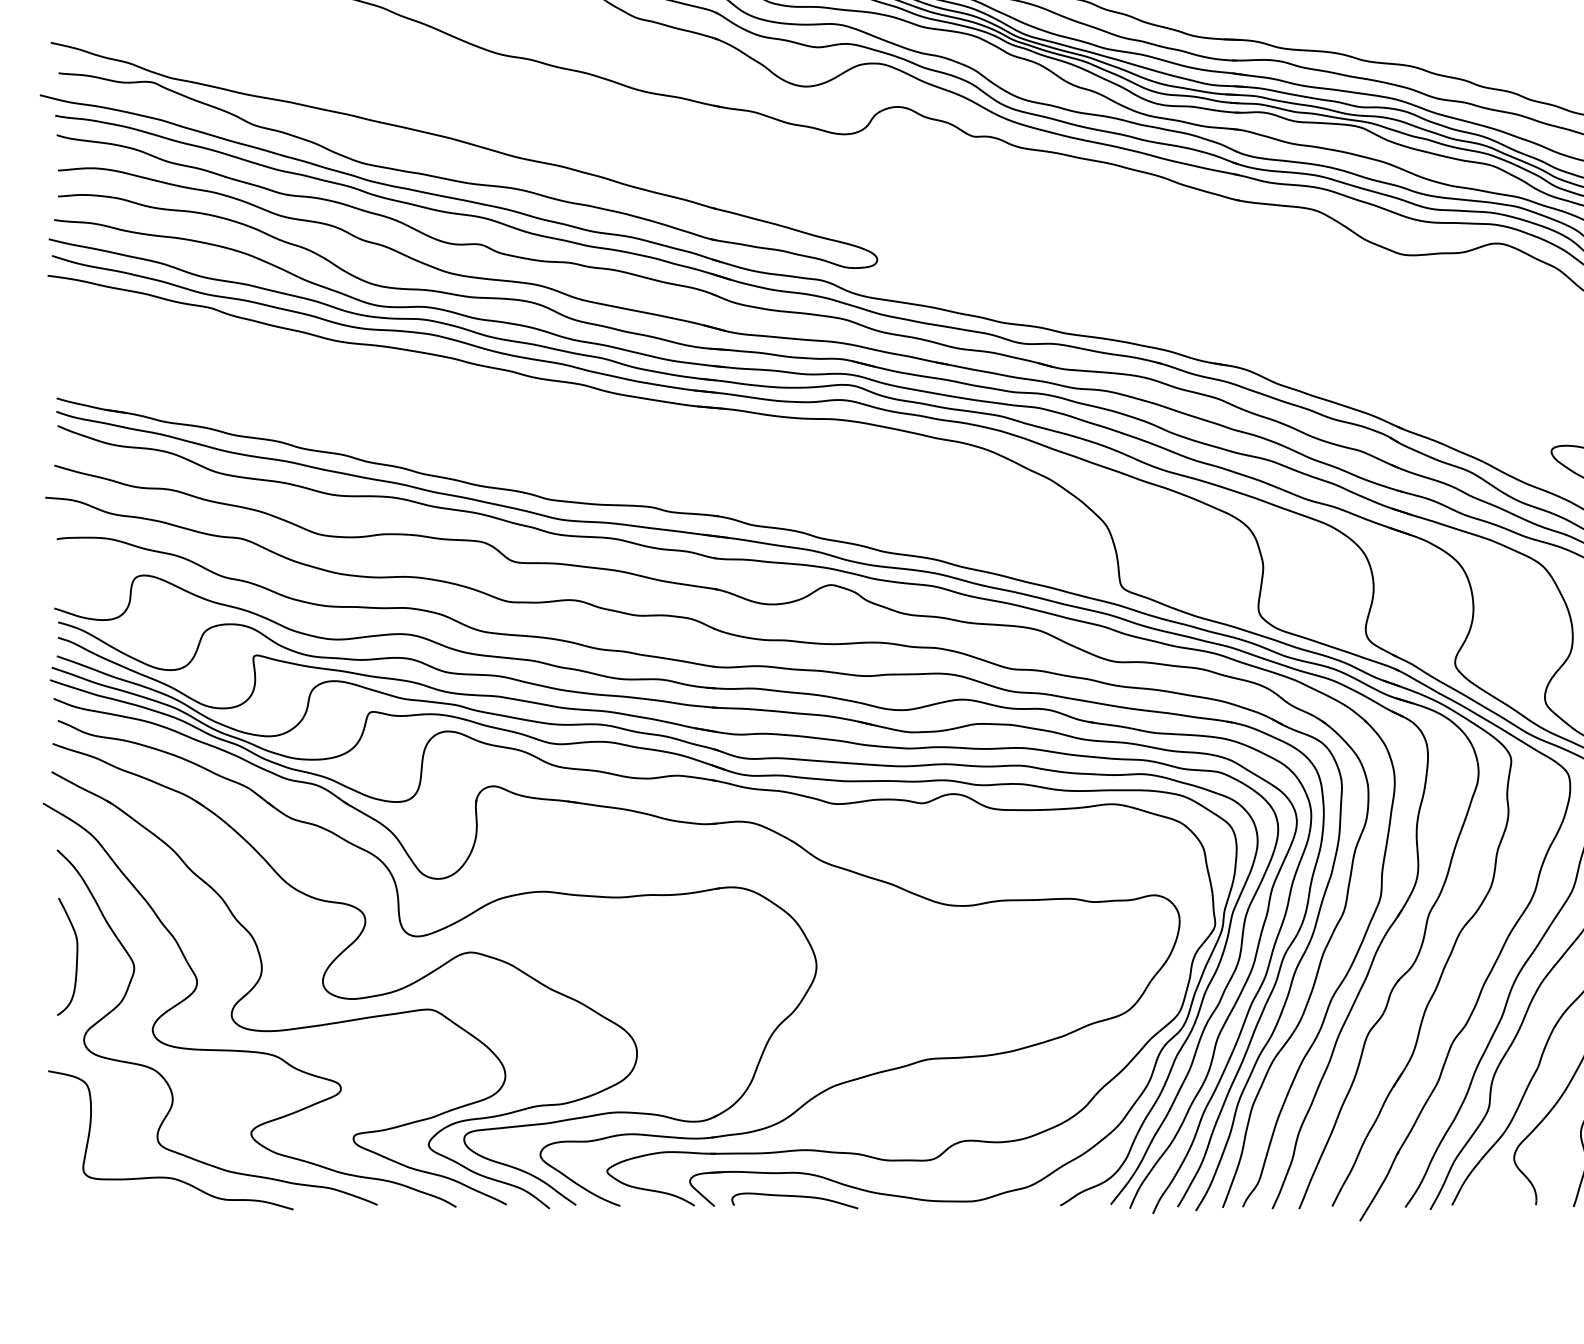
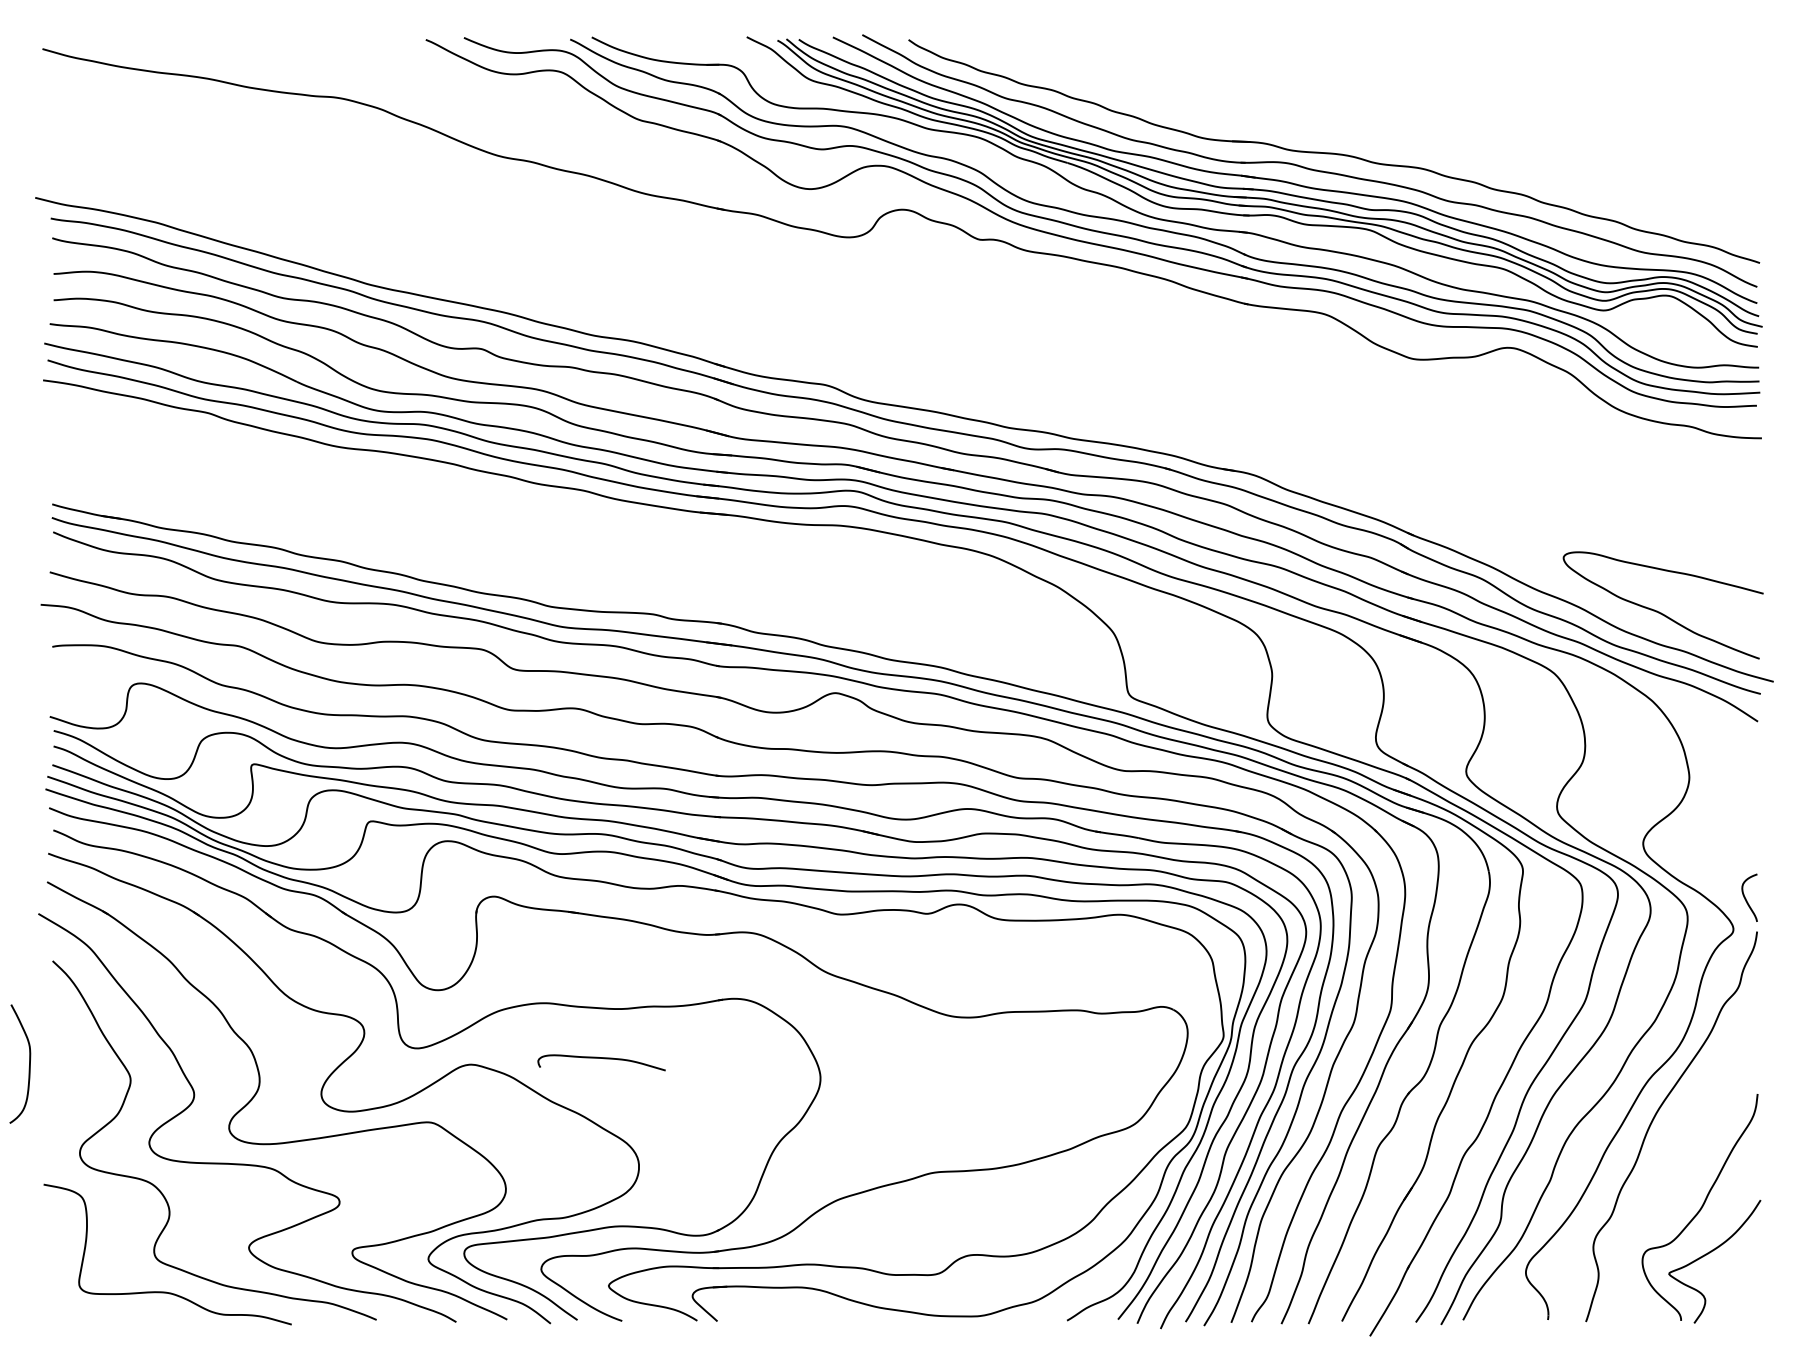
part: (467, 144) -> (467, 247), removed
curve: (76, 956) -> (29, 1063), moved
curve: (794, 1196) -> (601, 1058), moved

